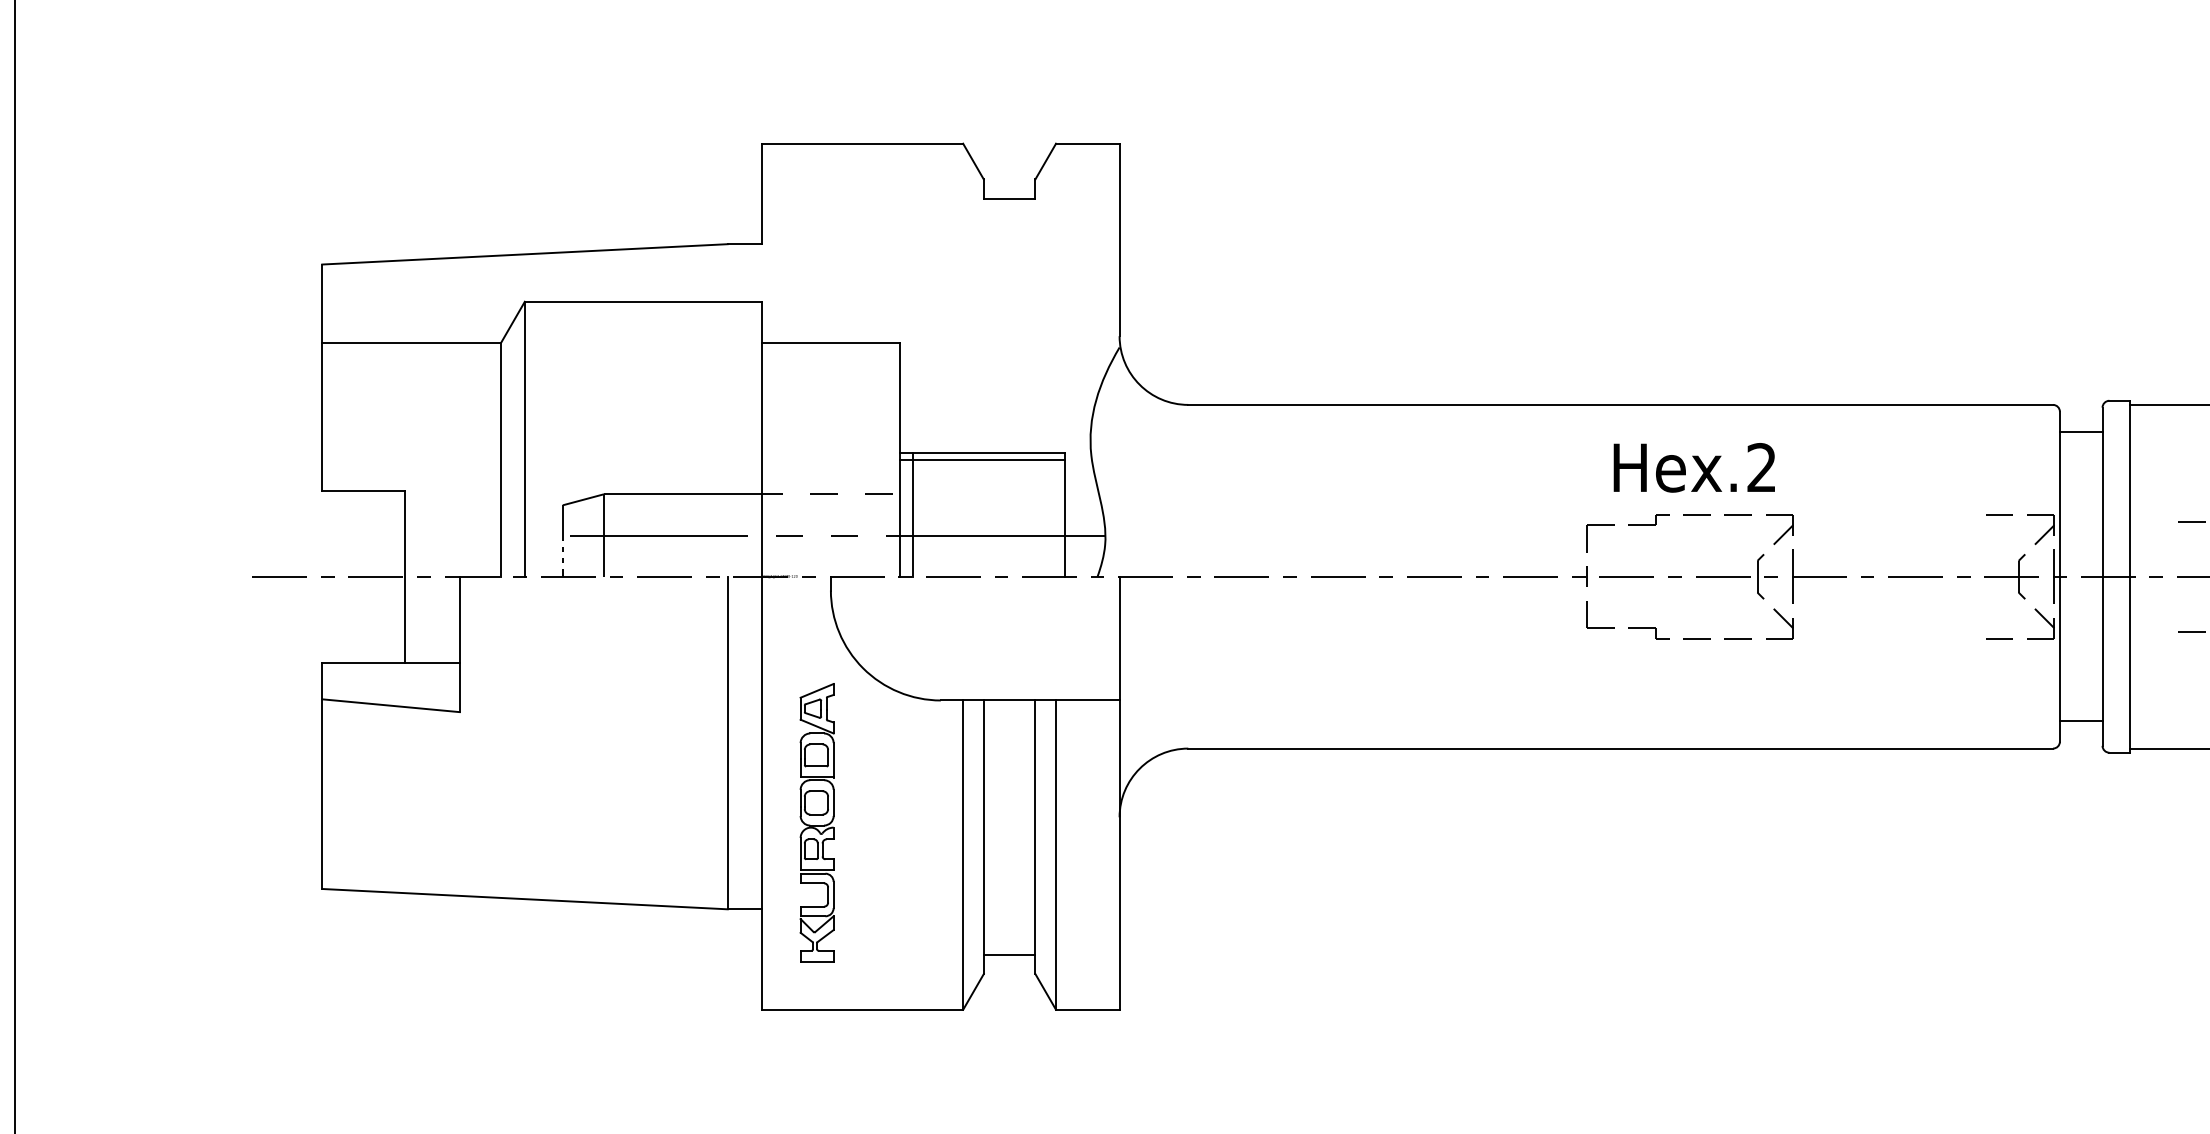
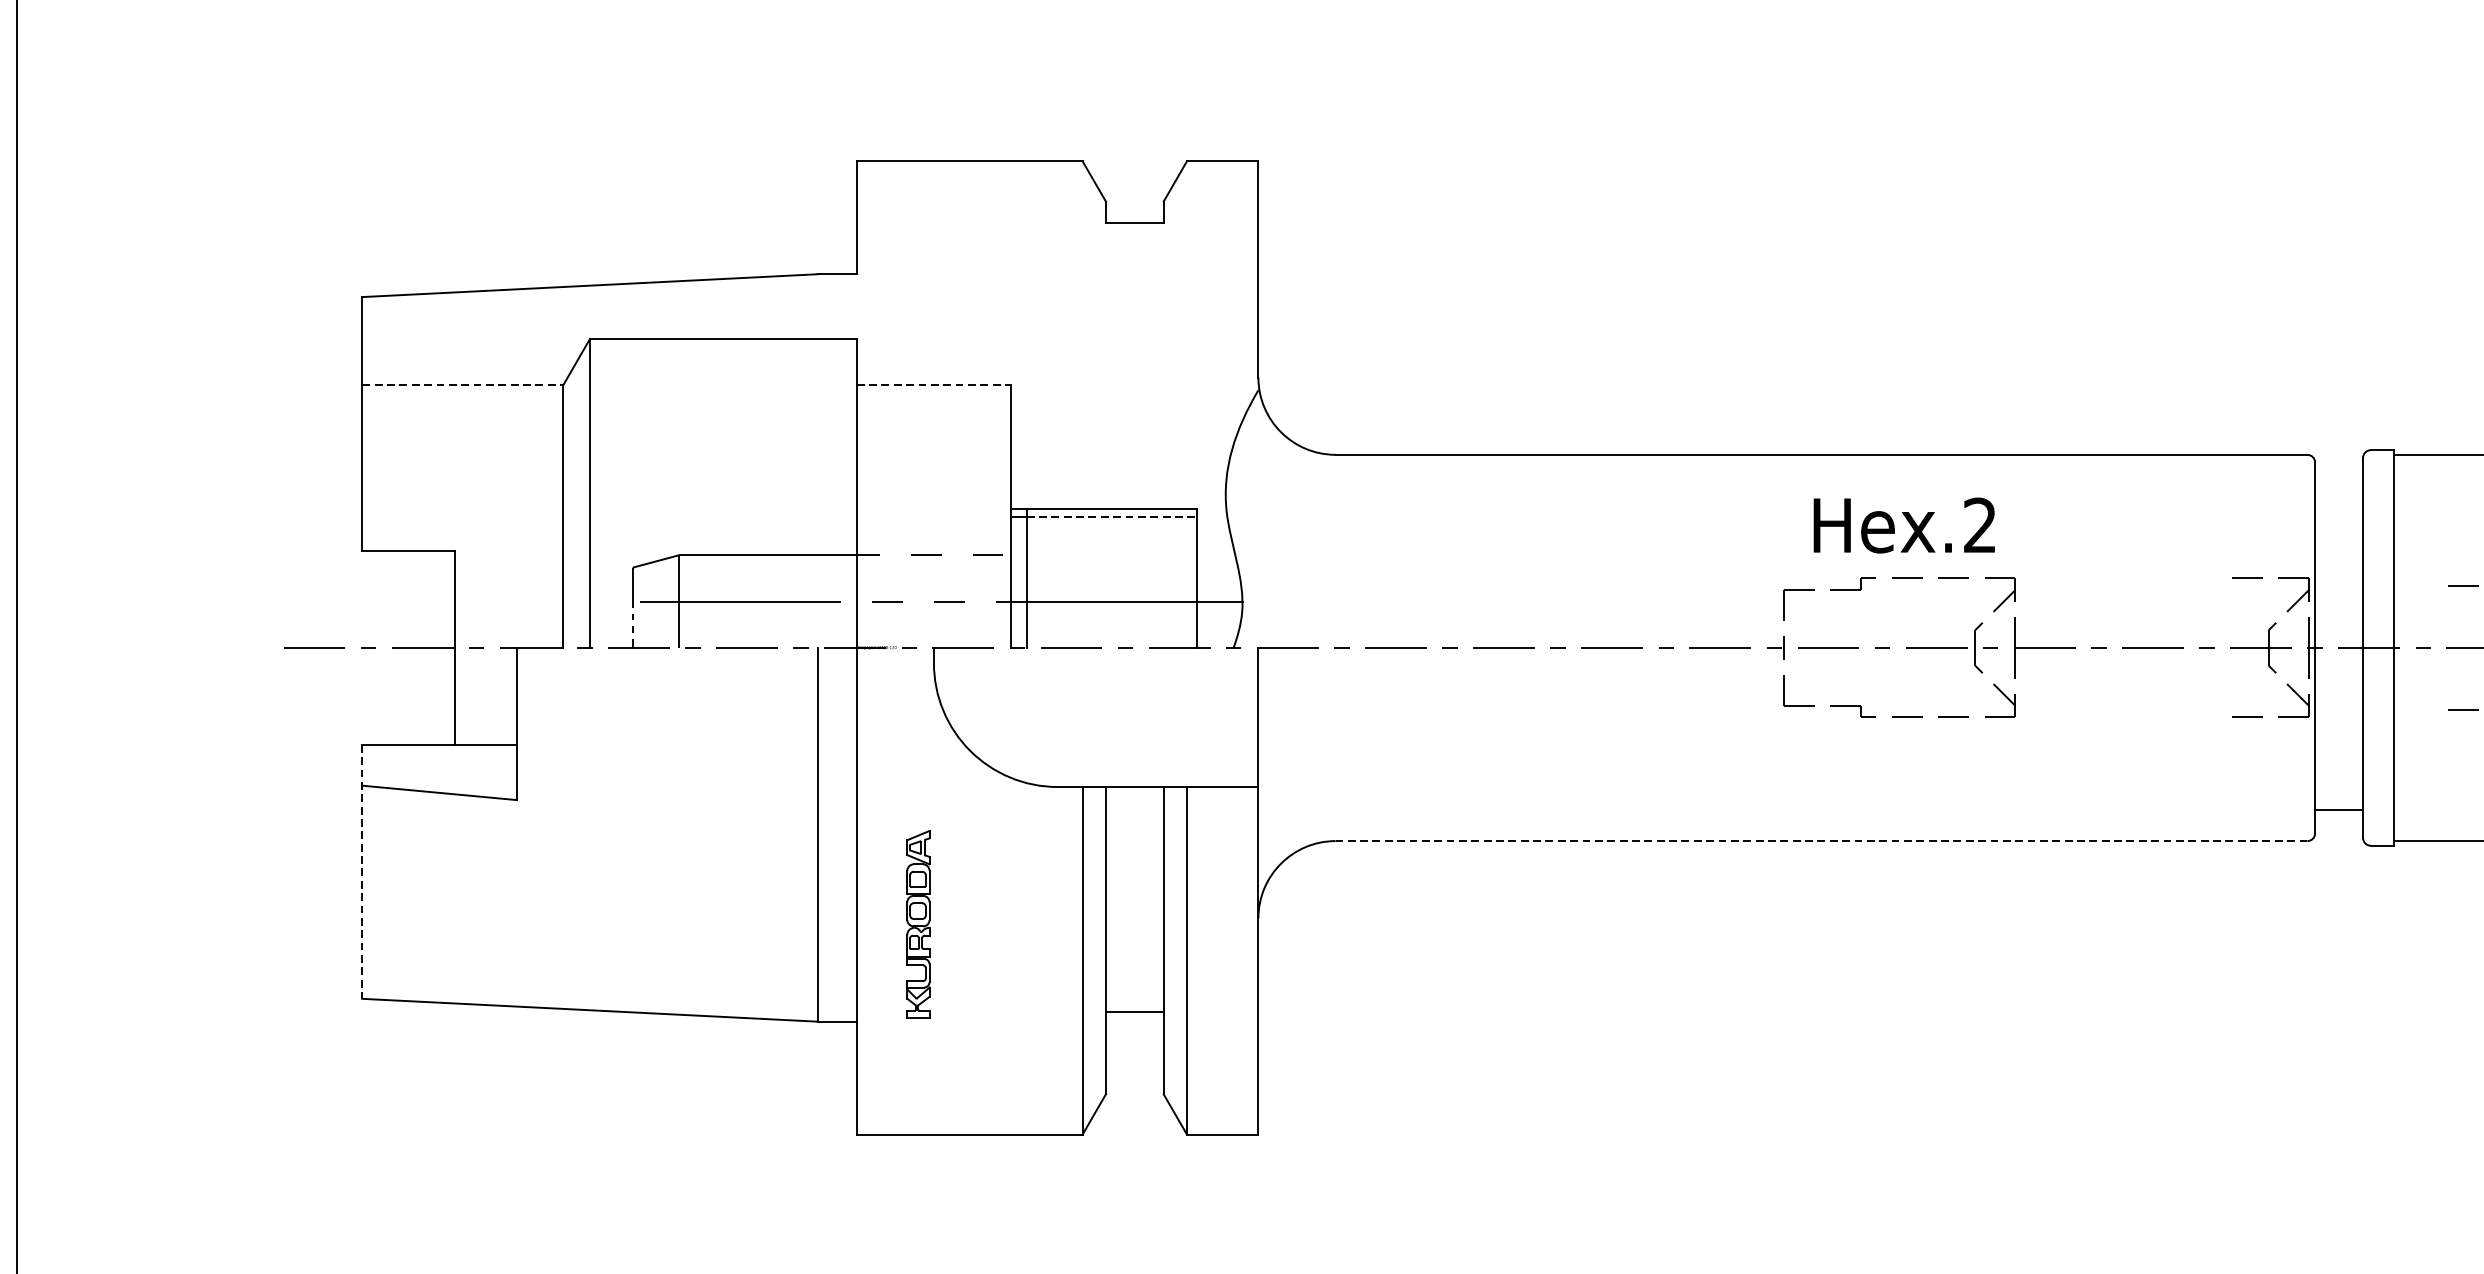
line: (412, 343) -> (463, 385), solid -> dashed
line: (830, 343) -> (933, 385), solid -> dashed
line: (2080, 432) -> (2338, 485), removed
line: (988, 459) -> (1111, 516), solid -> dashed
line: (1620, 748) -> (1821, 840), solid -> dashed
line: (322, 776) -> (362, 872), solid -> dashed
part: (816, 822) -> (917, 924), size x0.6
line: (1009, 954) -> (1134, 1011), moved

